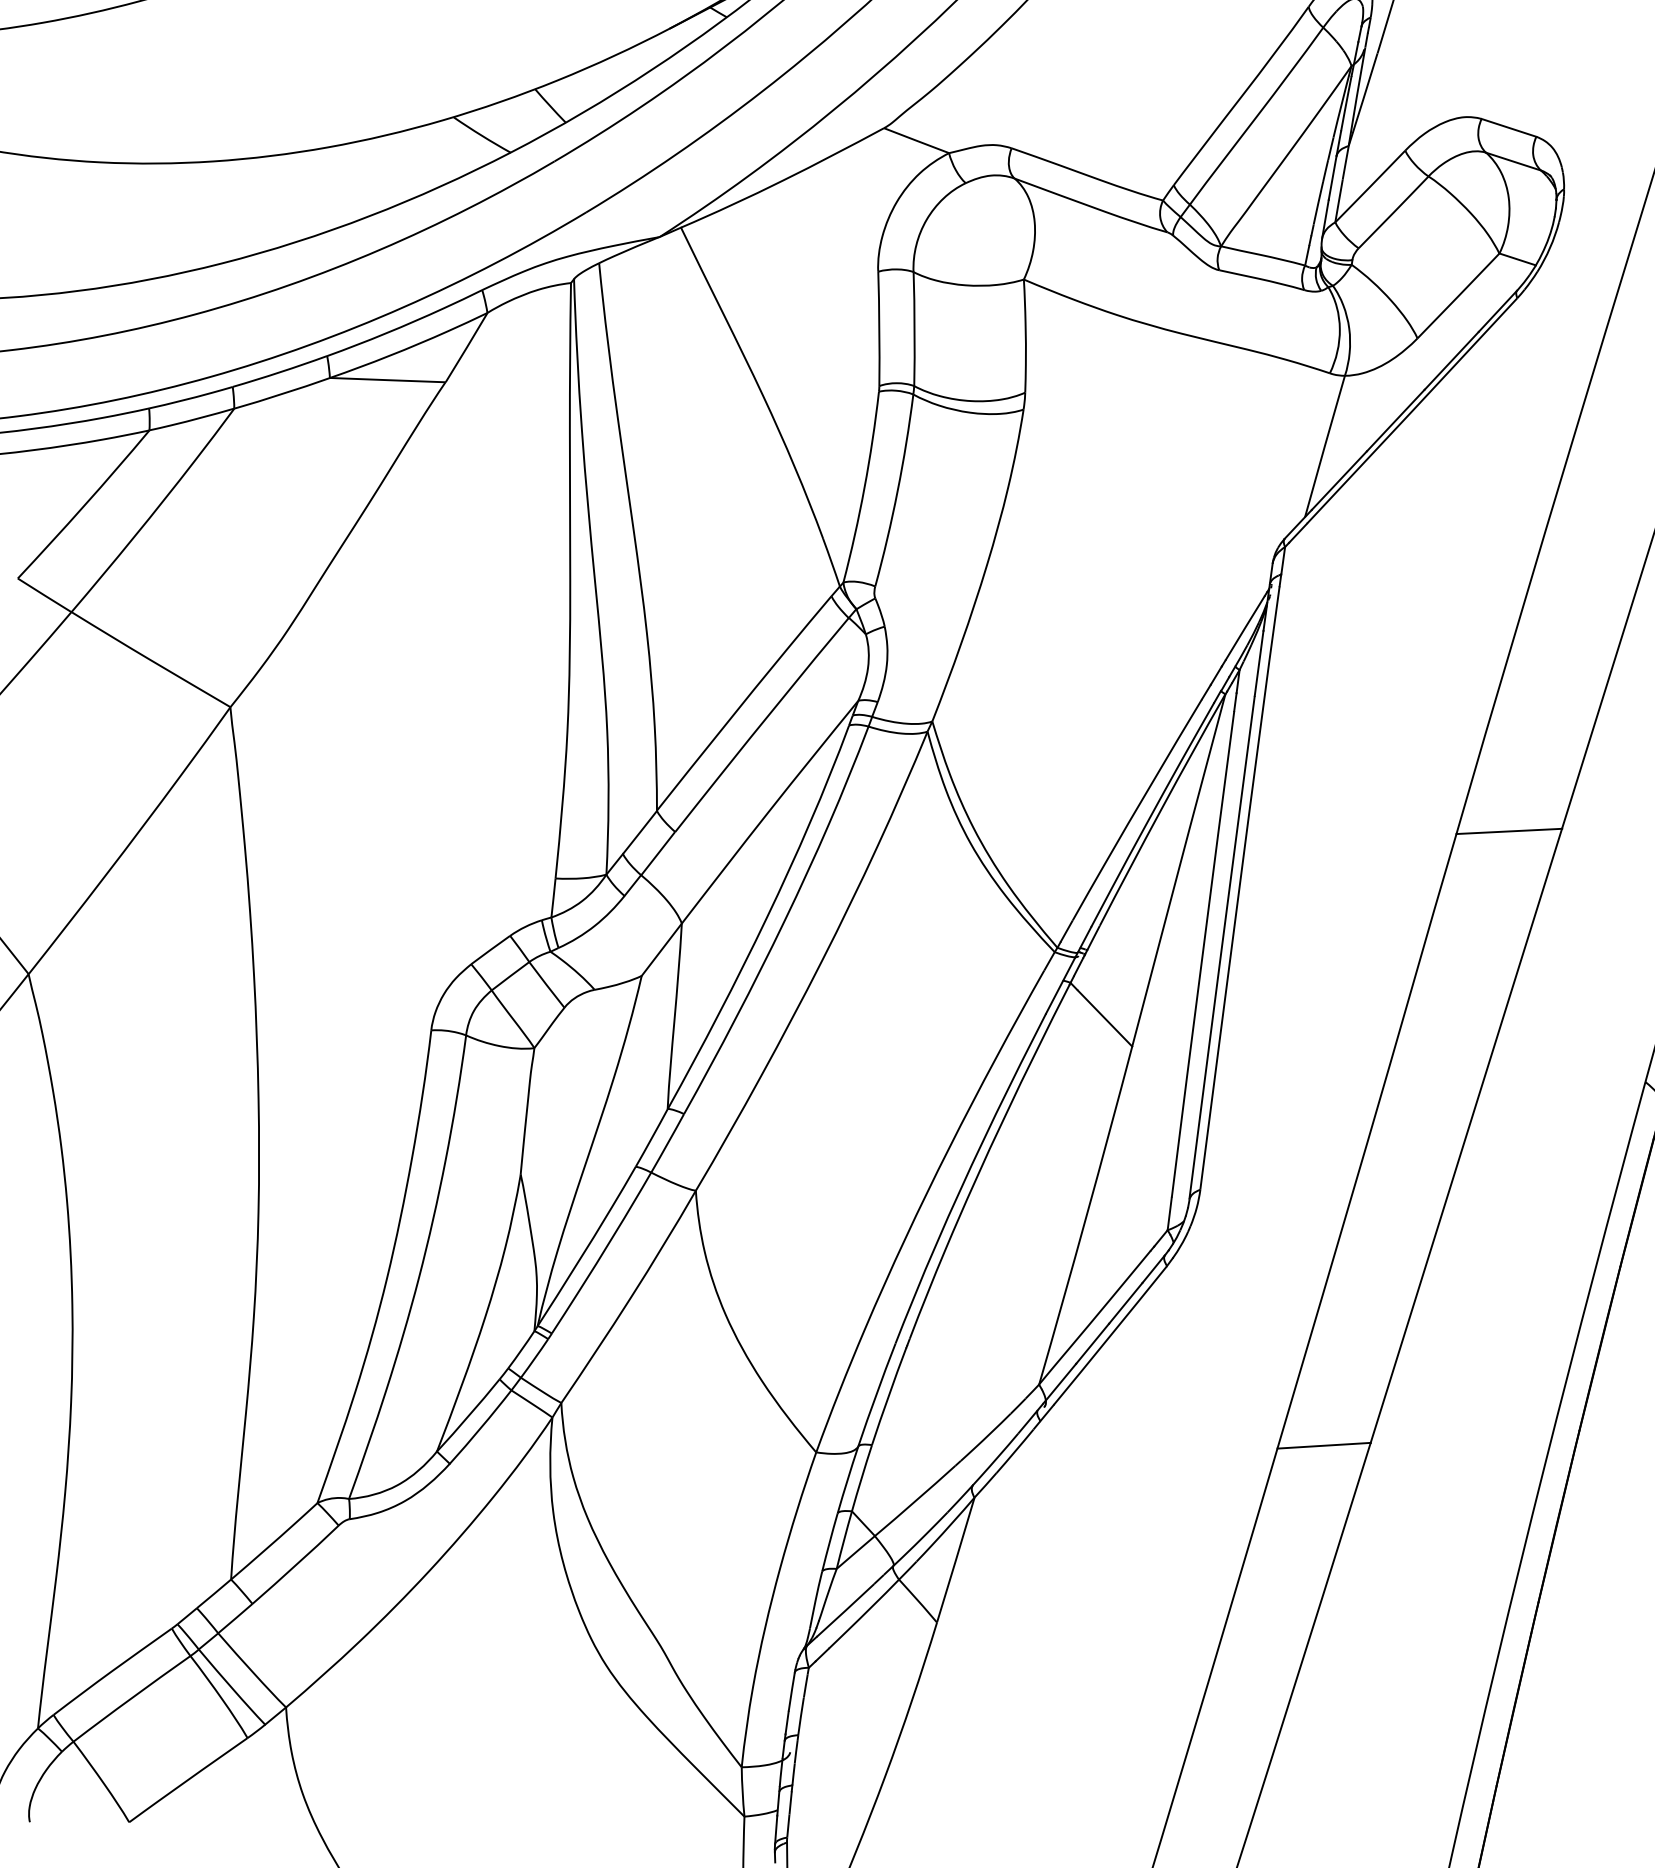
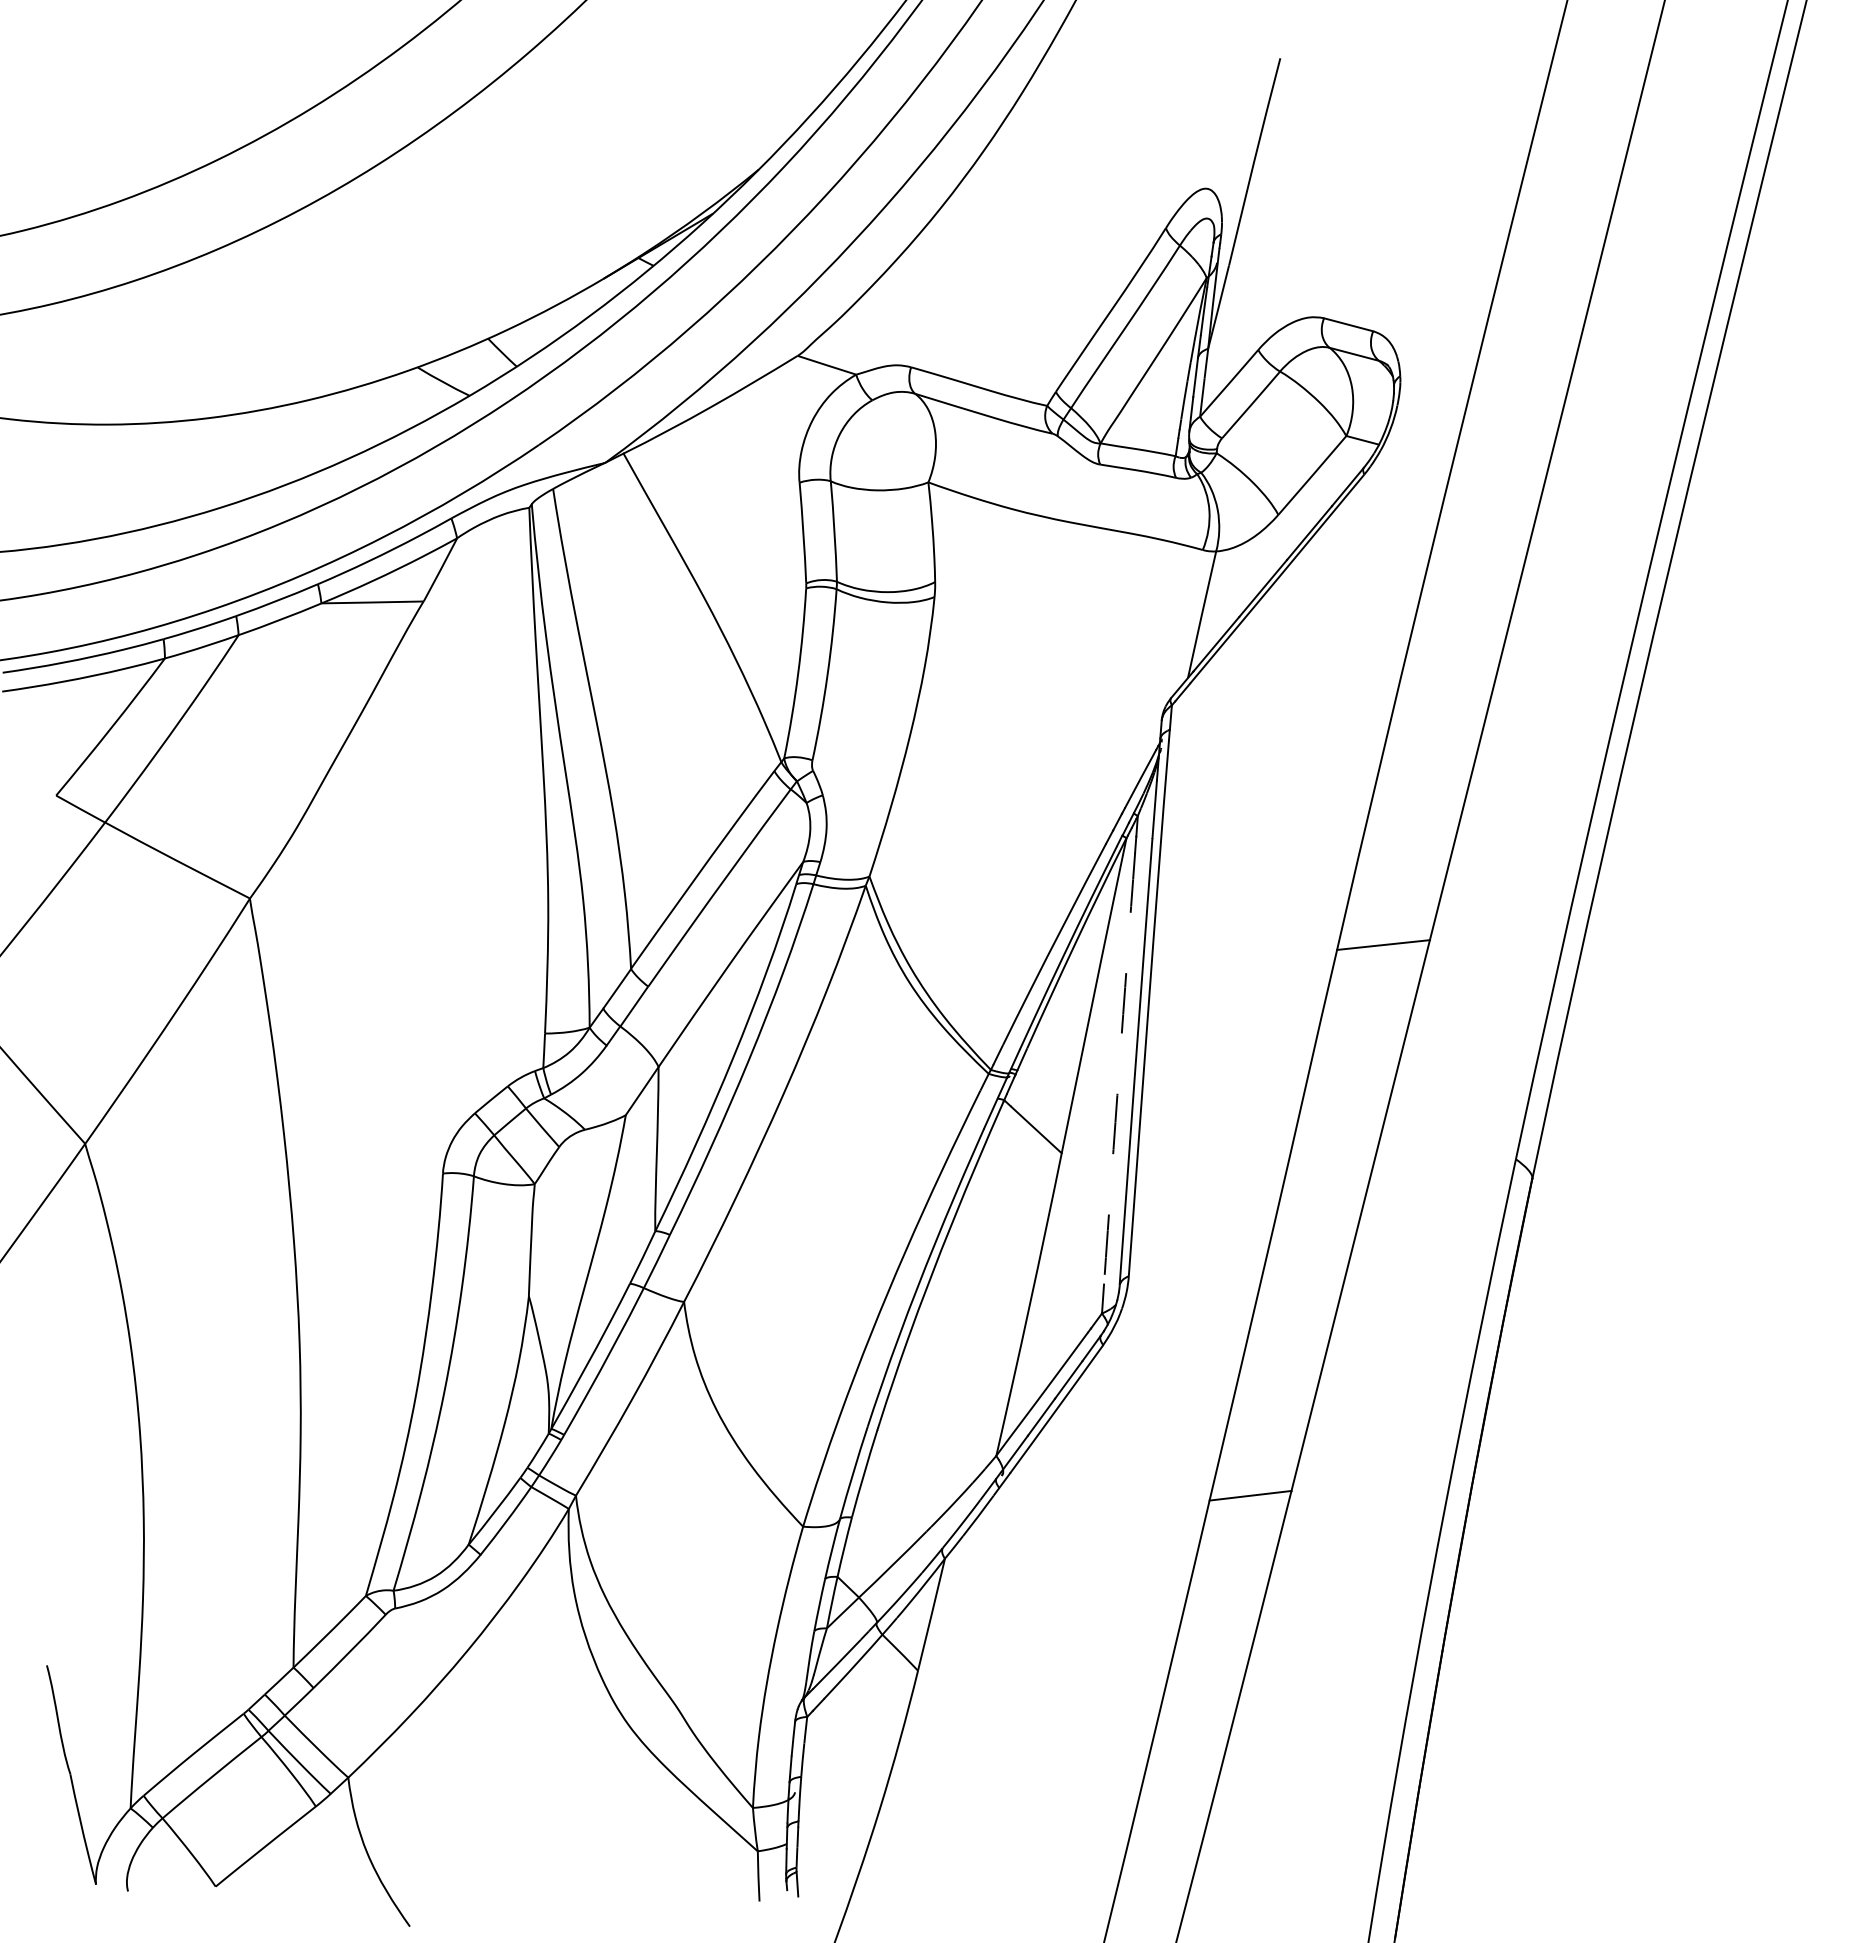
arc: (1202, 954) -> (1119, 1068), solid -> dashed

